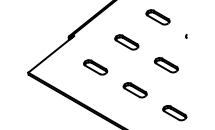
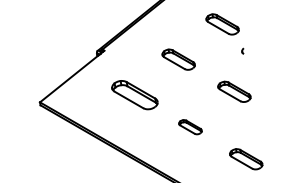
part: (186, 35) -> (242, 50), moved
part: (95, 67) -> (134, 94), size x1.4
part: (135, 90) -> (190, 127), size x0.7

